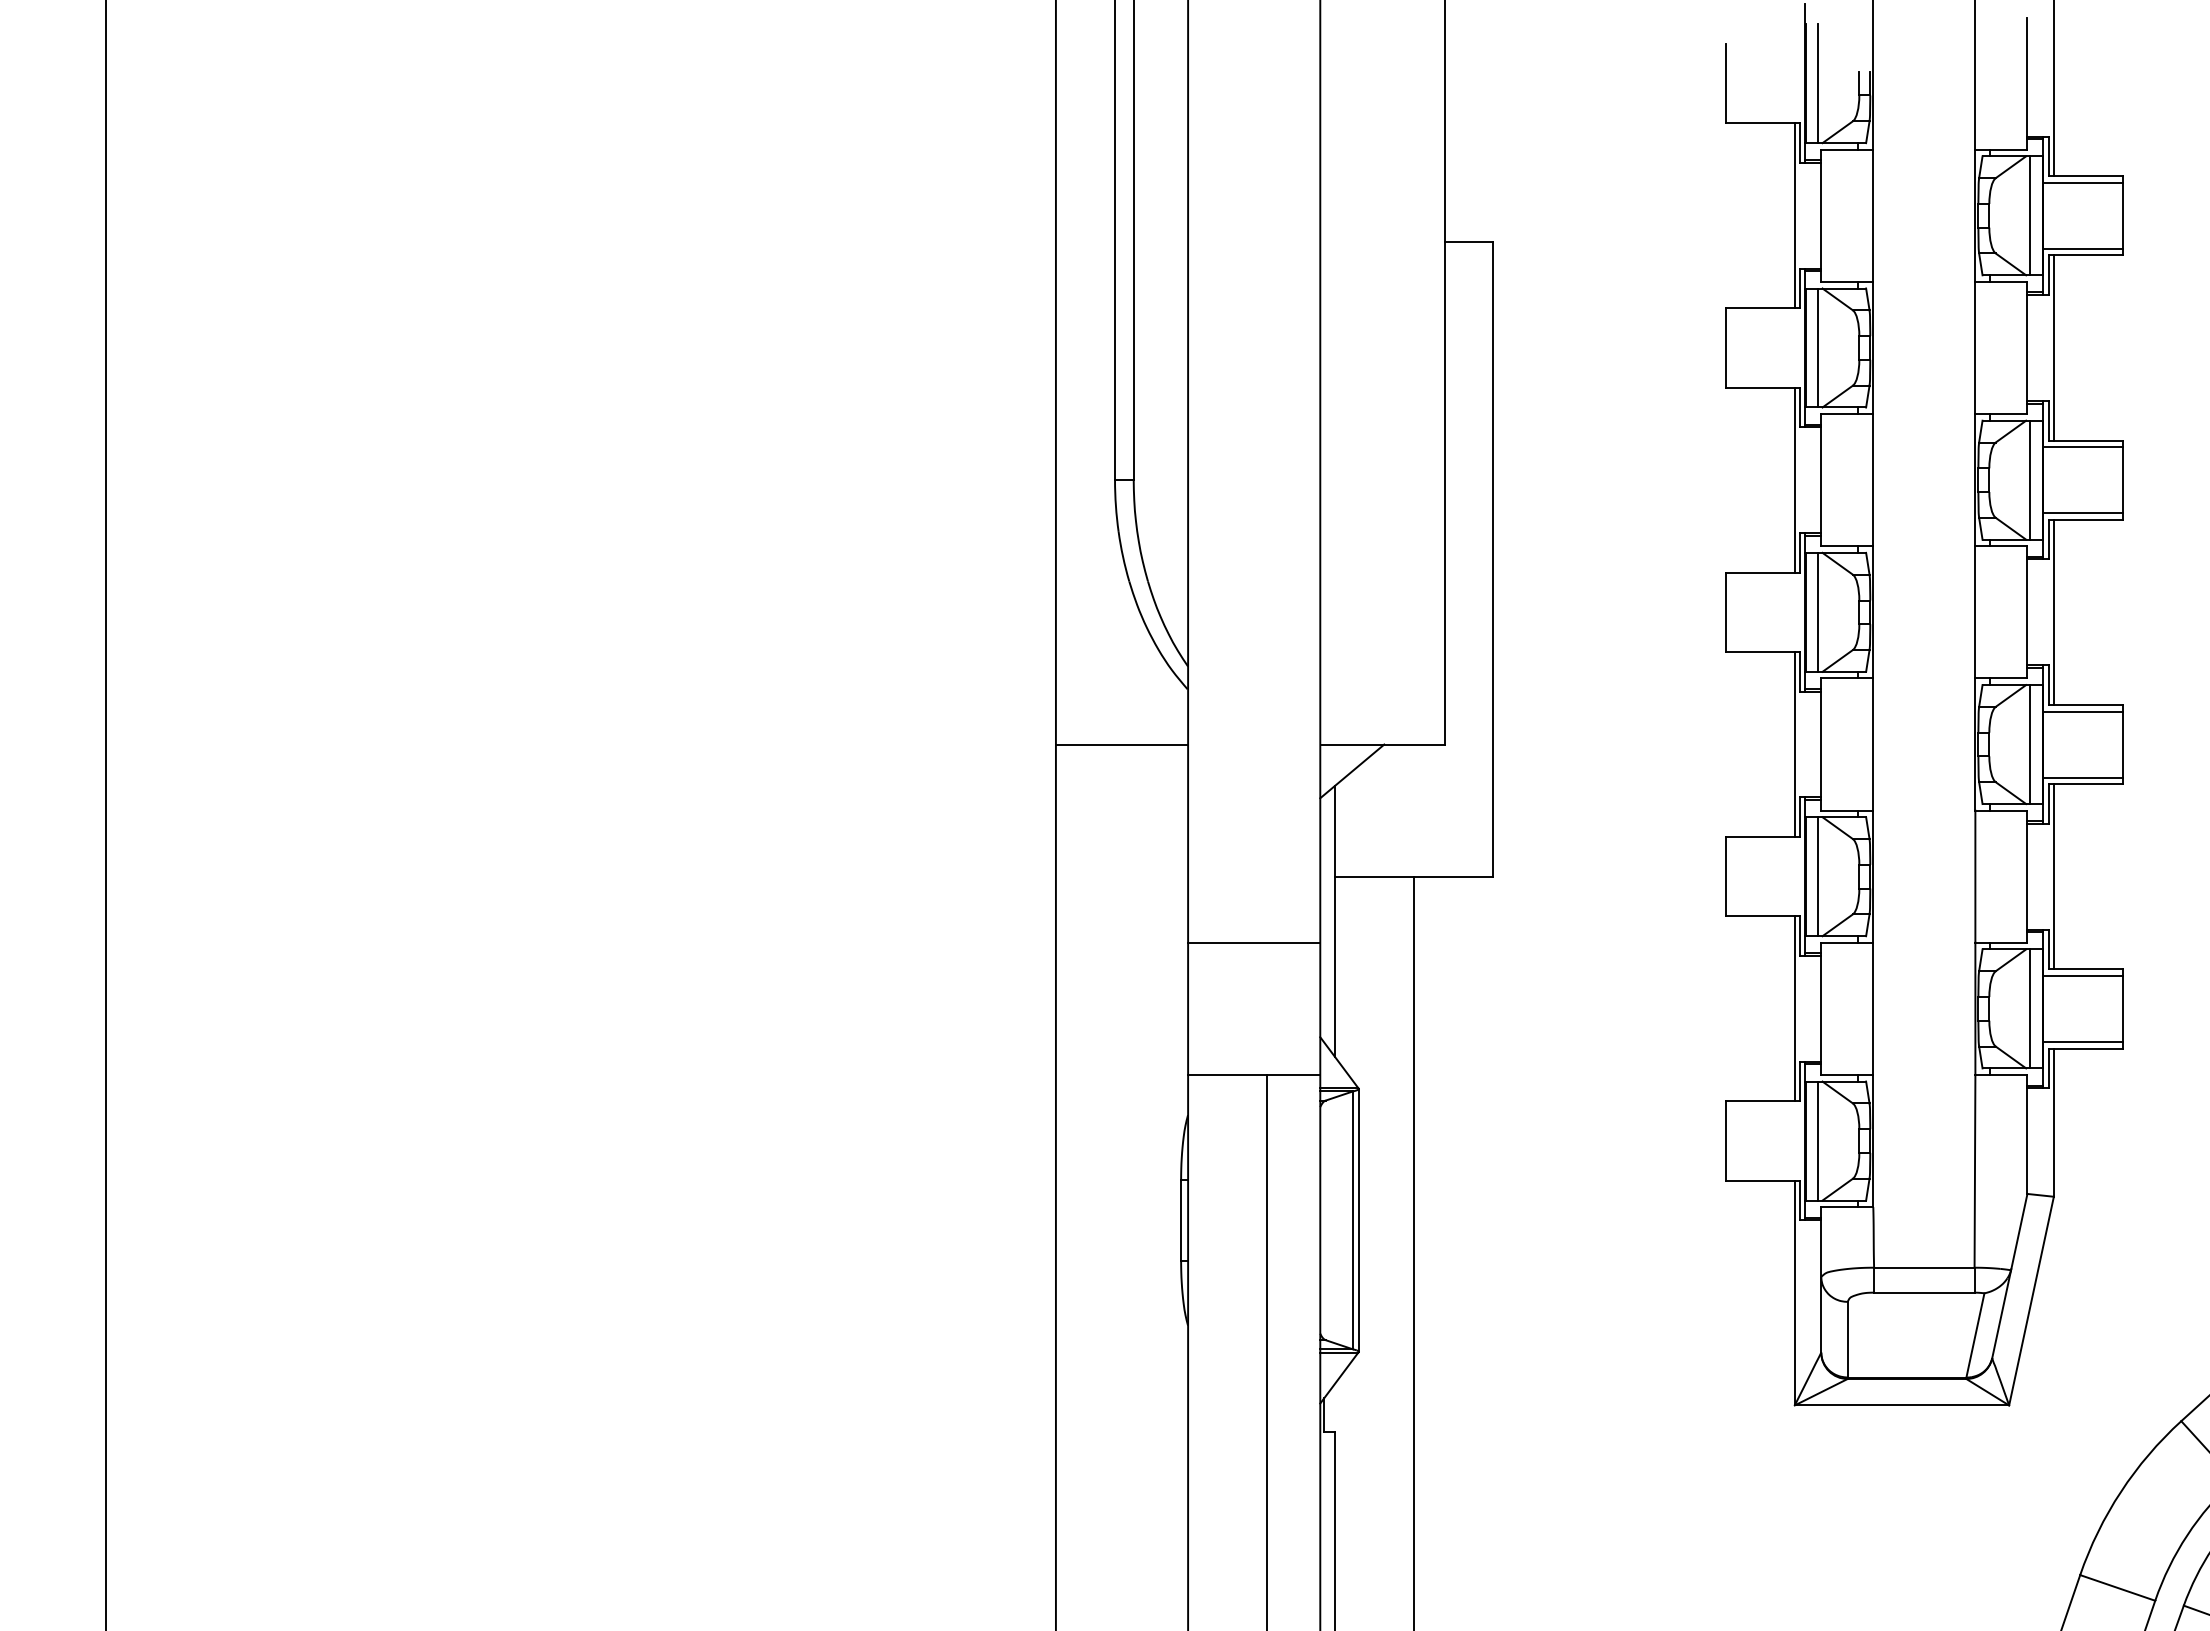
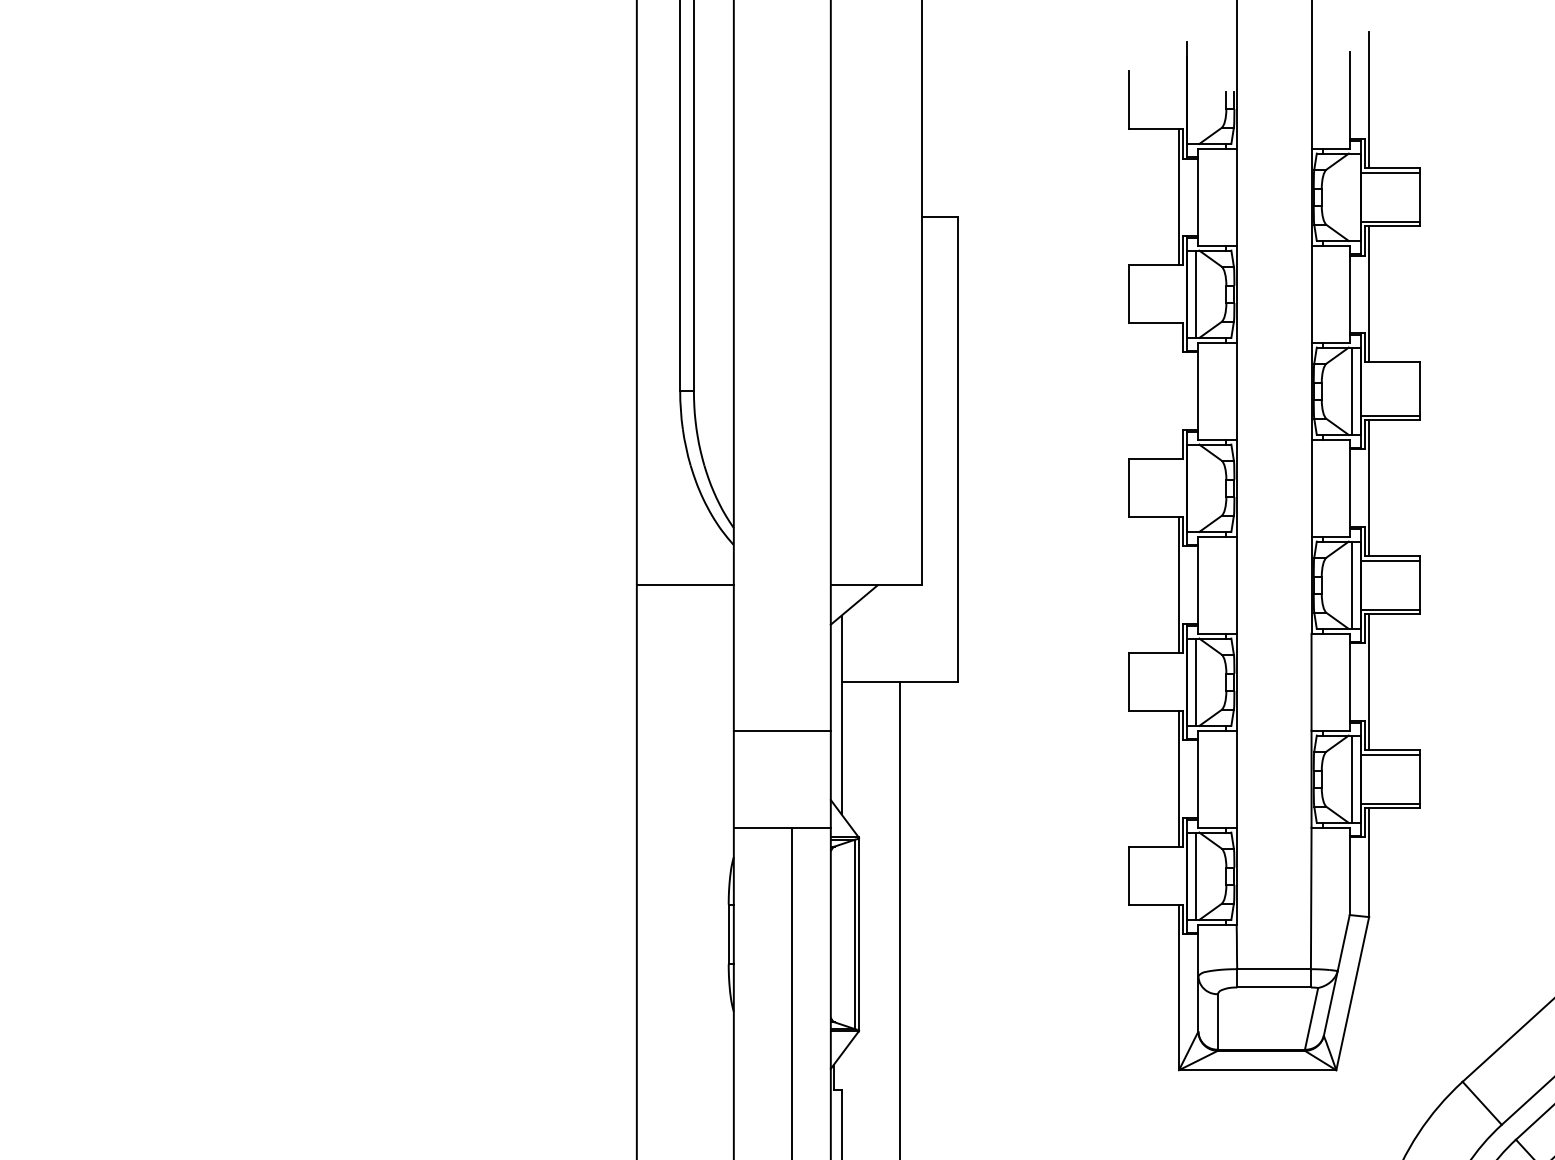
line: (1818, 83) -> (1196, 100), removed
line: (2030, 215) -> (1351, 197), removed
line: (2082, 447) -> (1390, 367), removed
line: (1794, 479) -> (1178, 390), removed
line: (1818, 611) -> (1196, 487), removed

